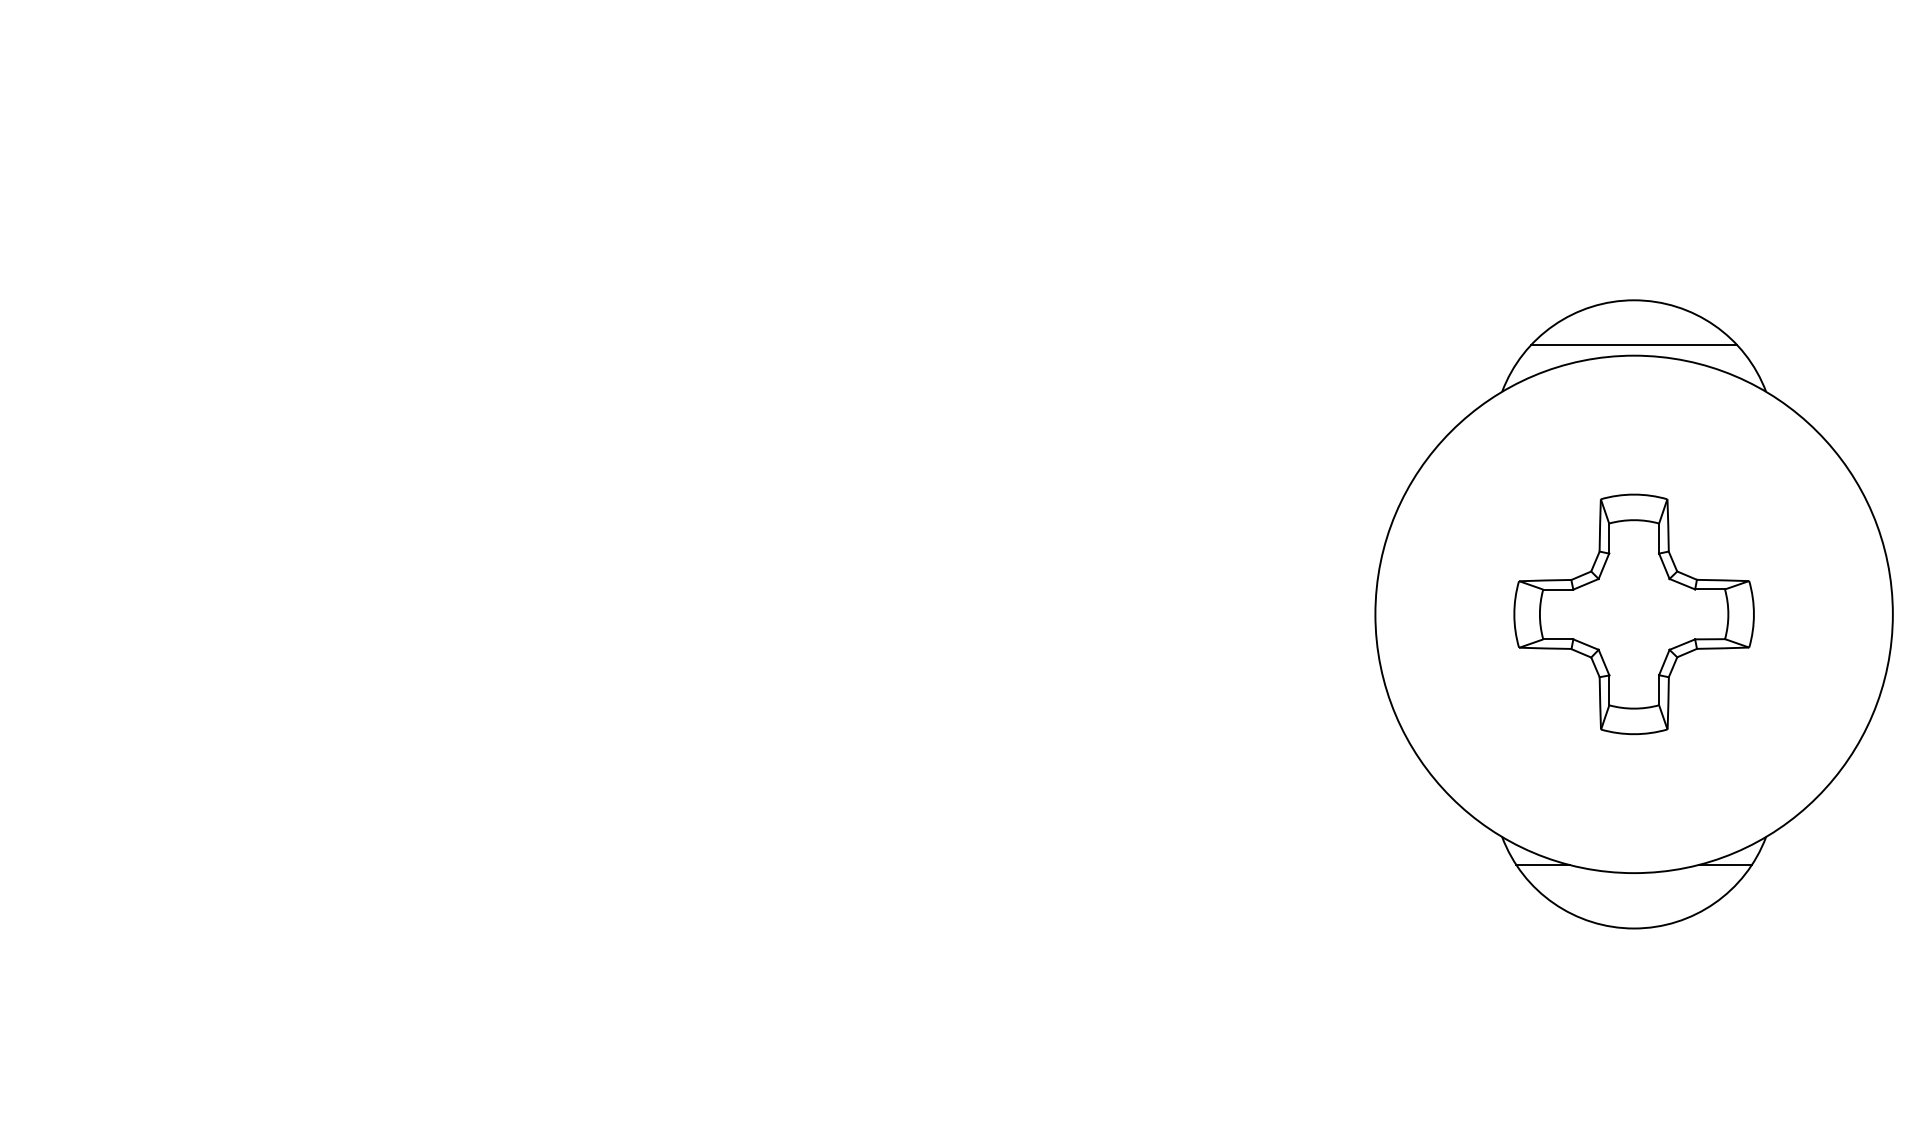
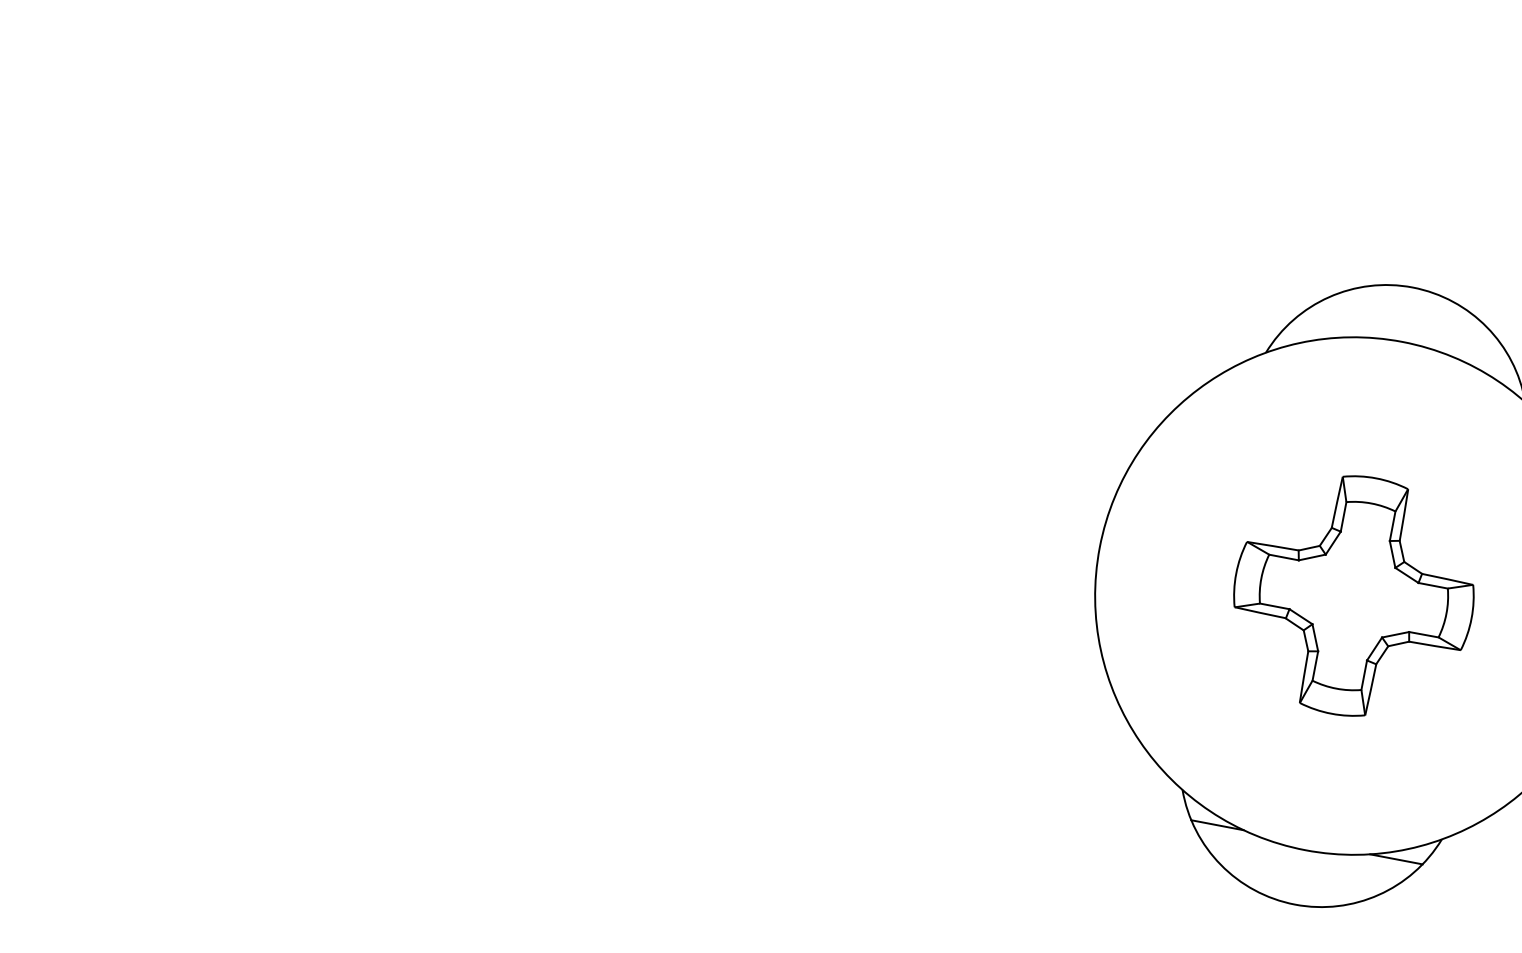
line: (1634, 345) -> (1404, 331), removed

